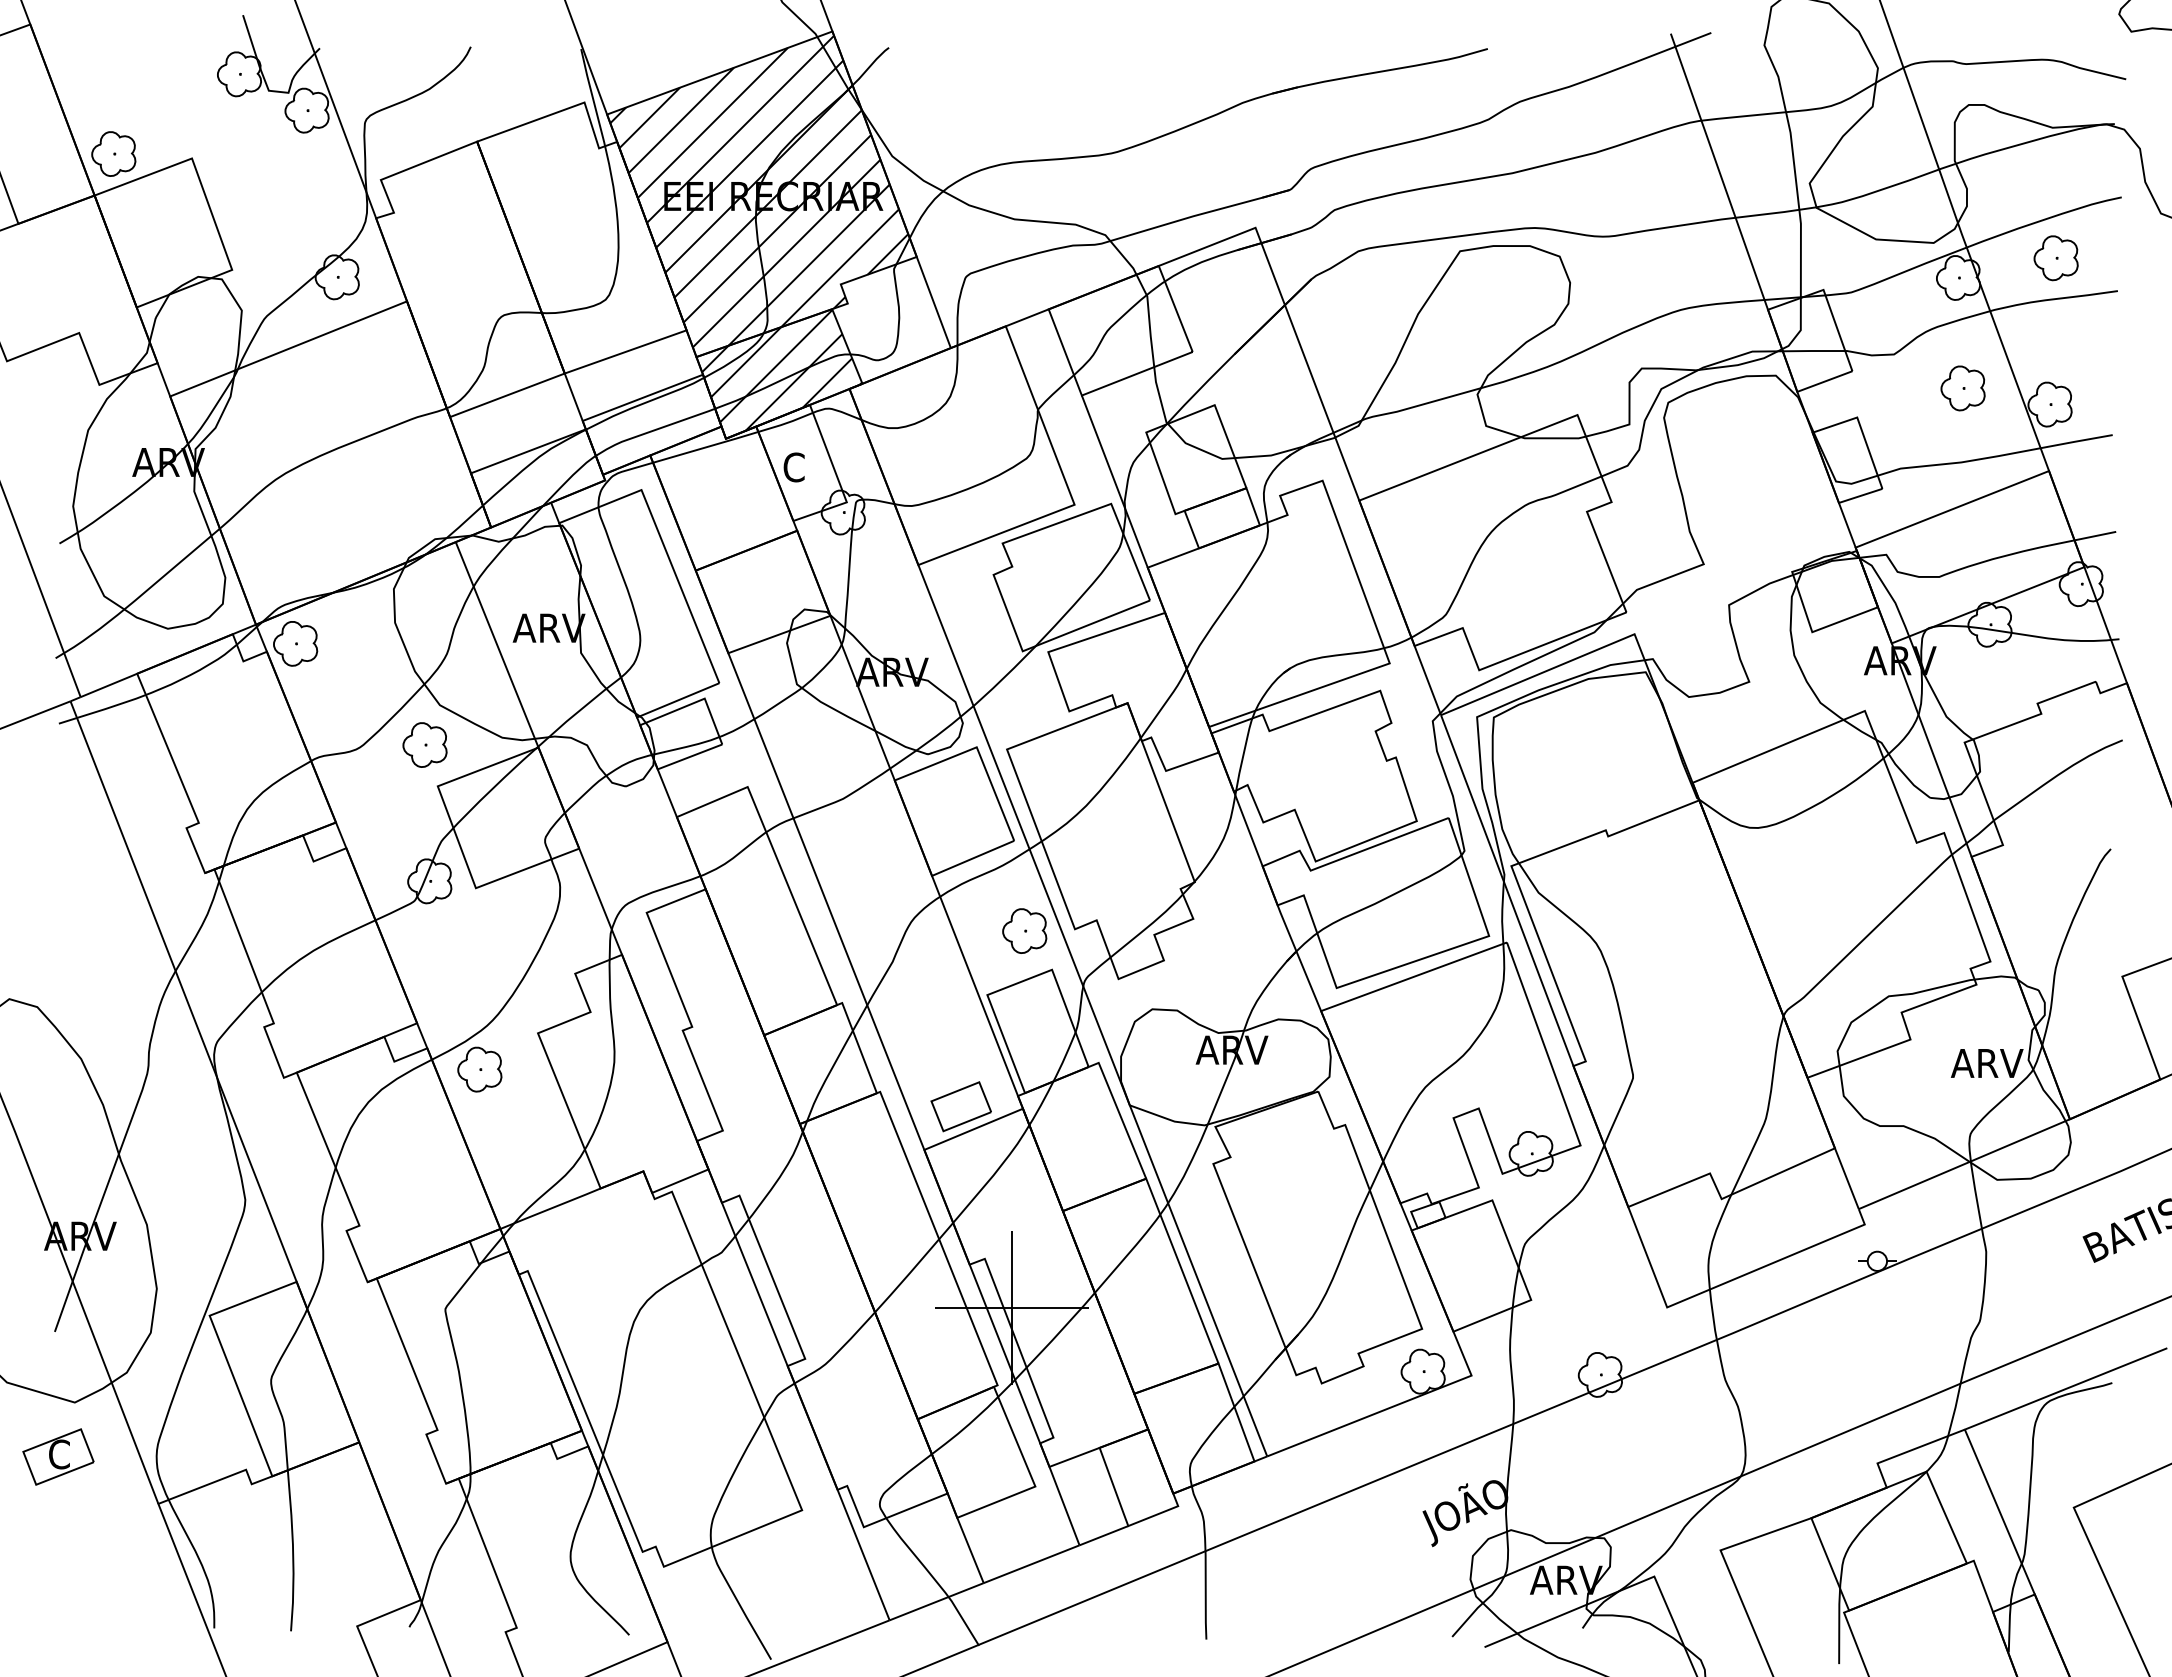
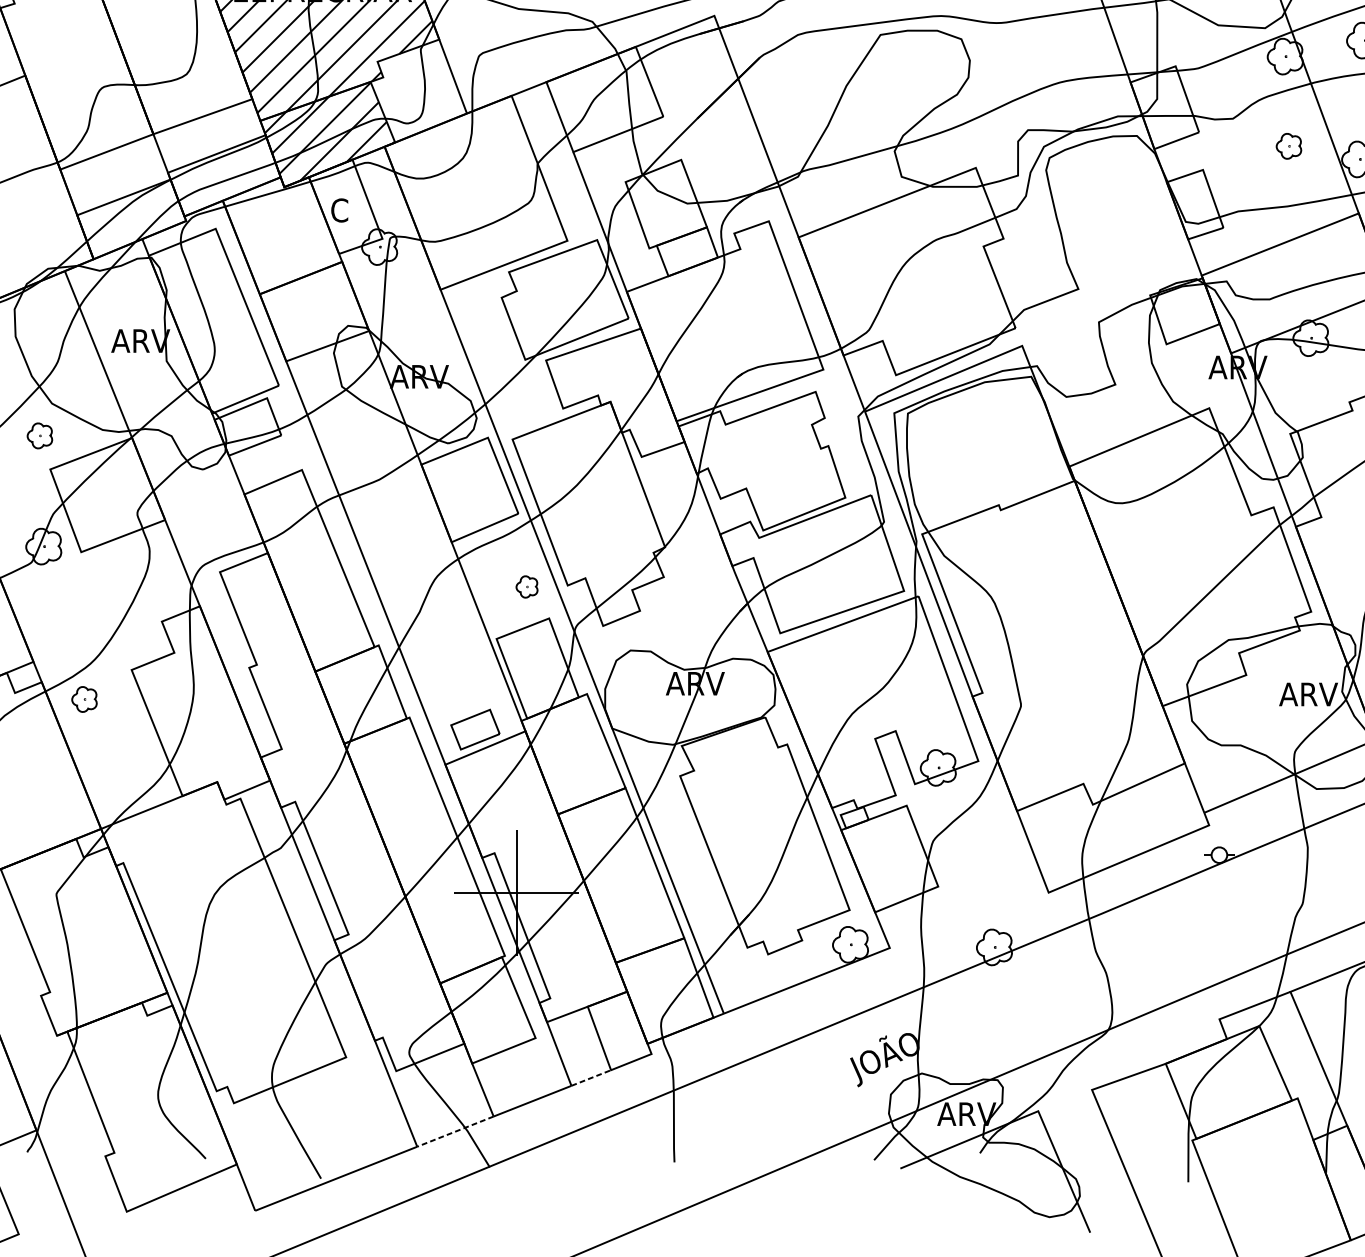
part: (1962, 388) -> (1288, 146), size x0.7
part: (424, 744) -> (39, 435), size x0.7
part: (1024, 930) -> (526, 586), size x0.6
part: (479, 1069) -> (84, 699), size x0.7
line: (1104, 1535) -> (591, 1077), solid -> dashed
line: (936, 1601) -> (455, 1131), solid -> dashed

